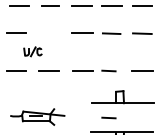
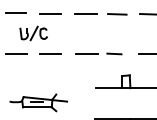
line: (48, 32) -> (50, 13), added
part: (32, 51) -> (33, 33), size x1.43
line: (108, 117) -> (113, 103), removed

